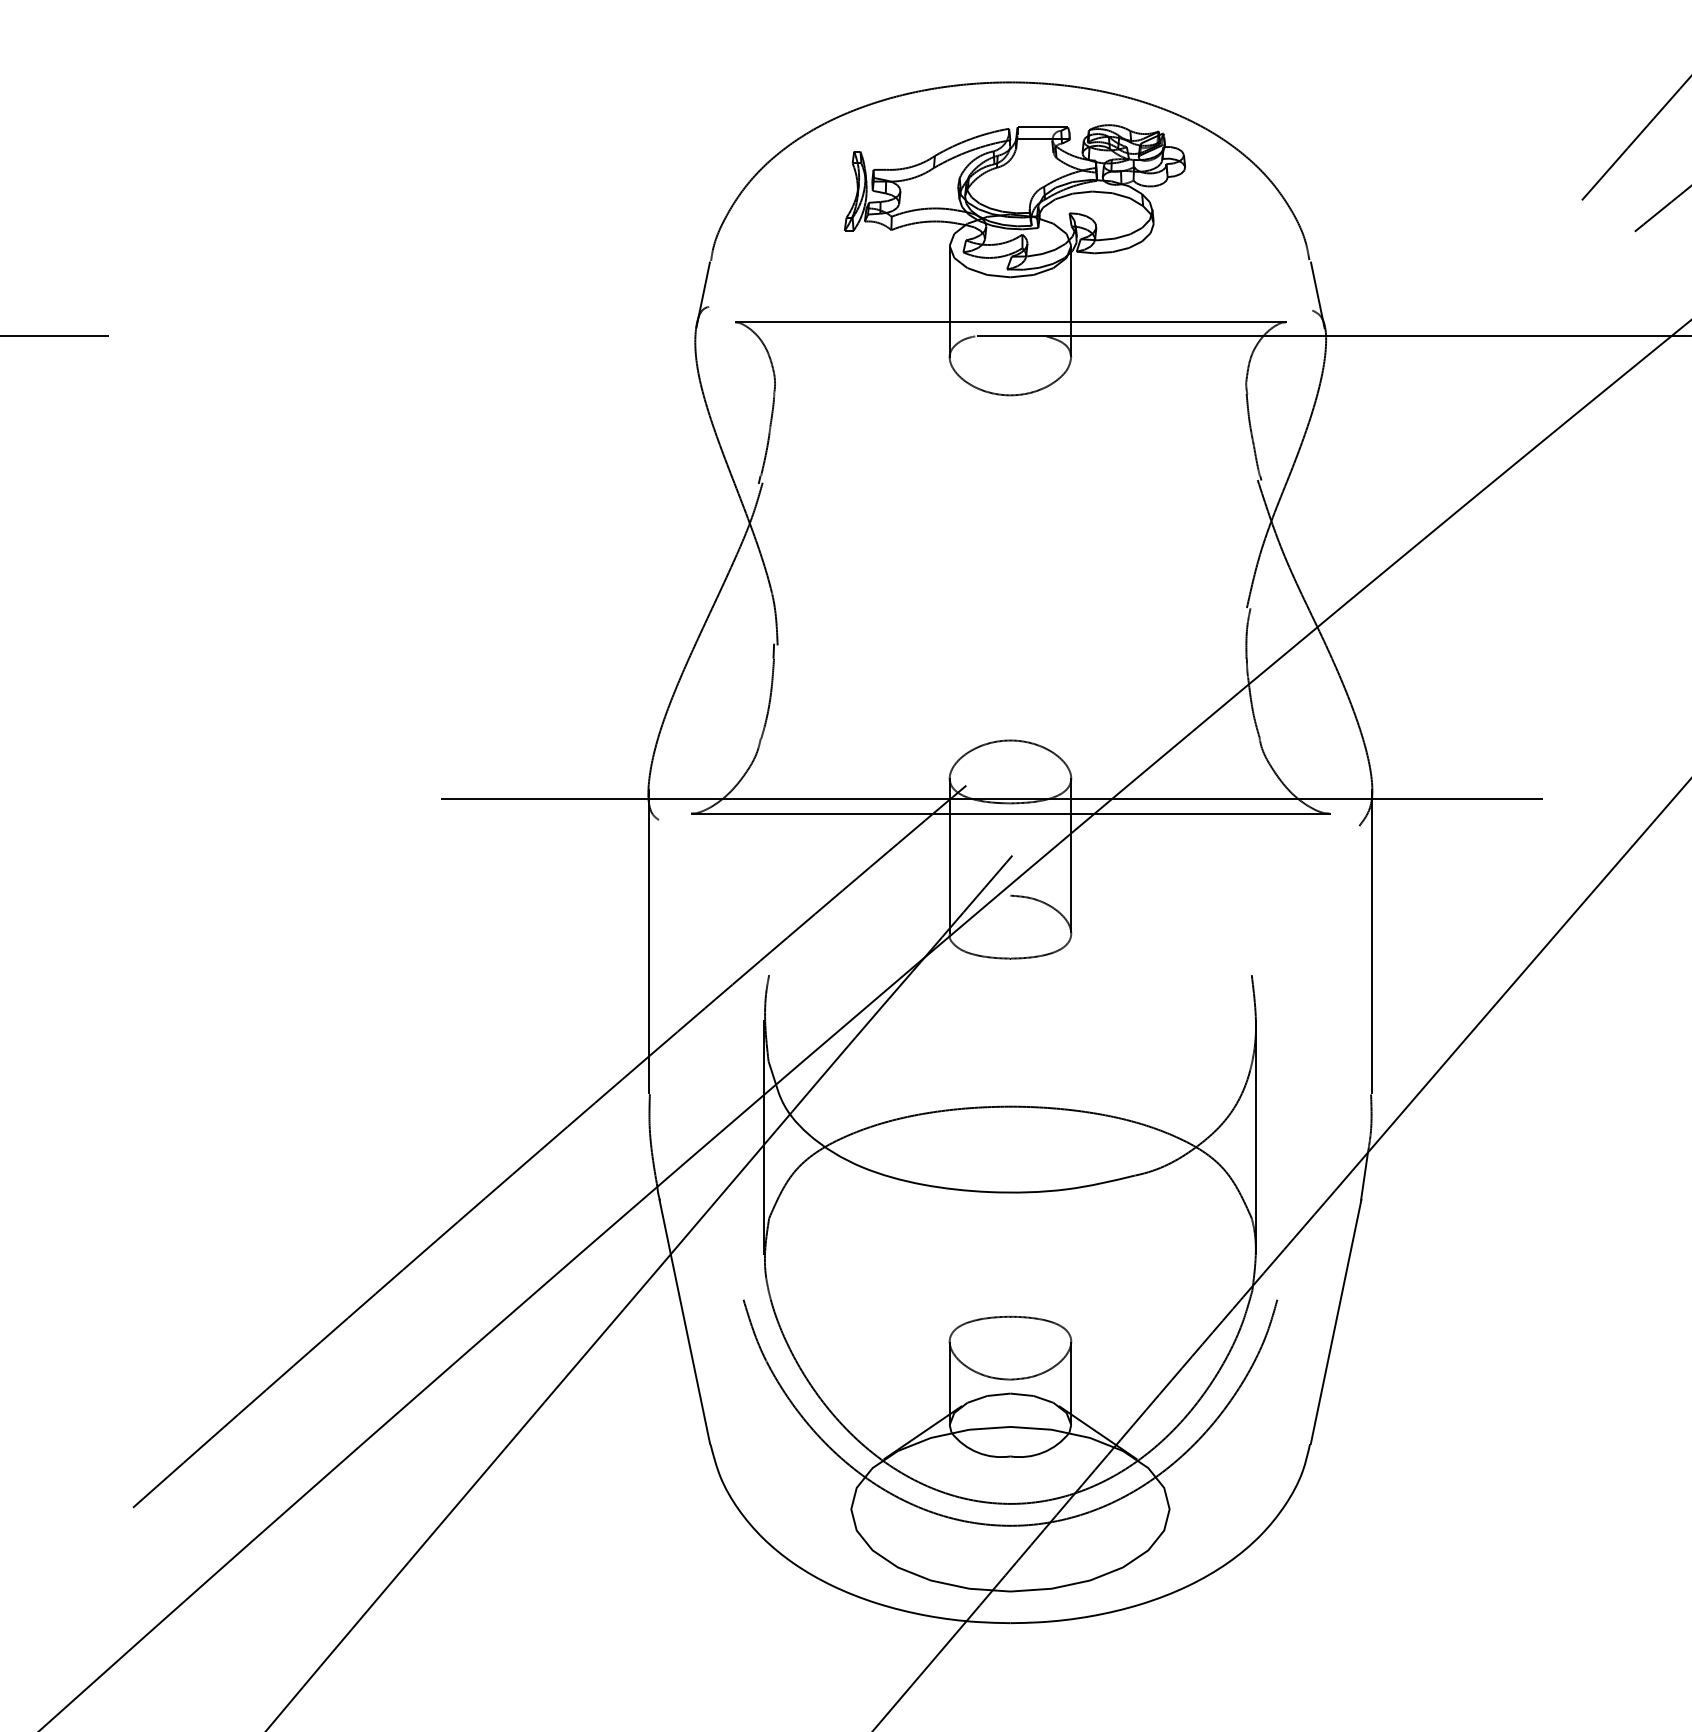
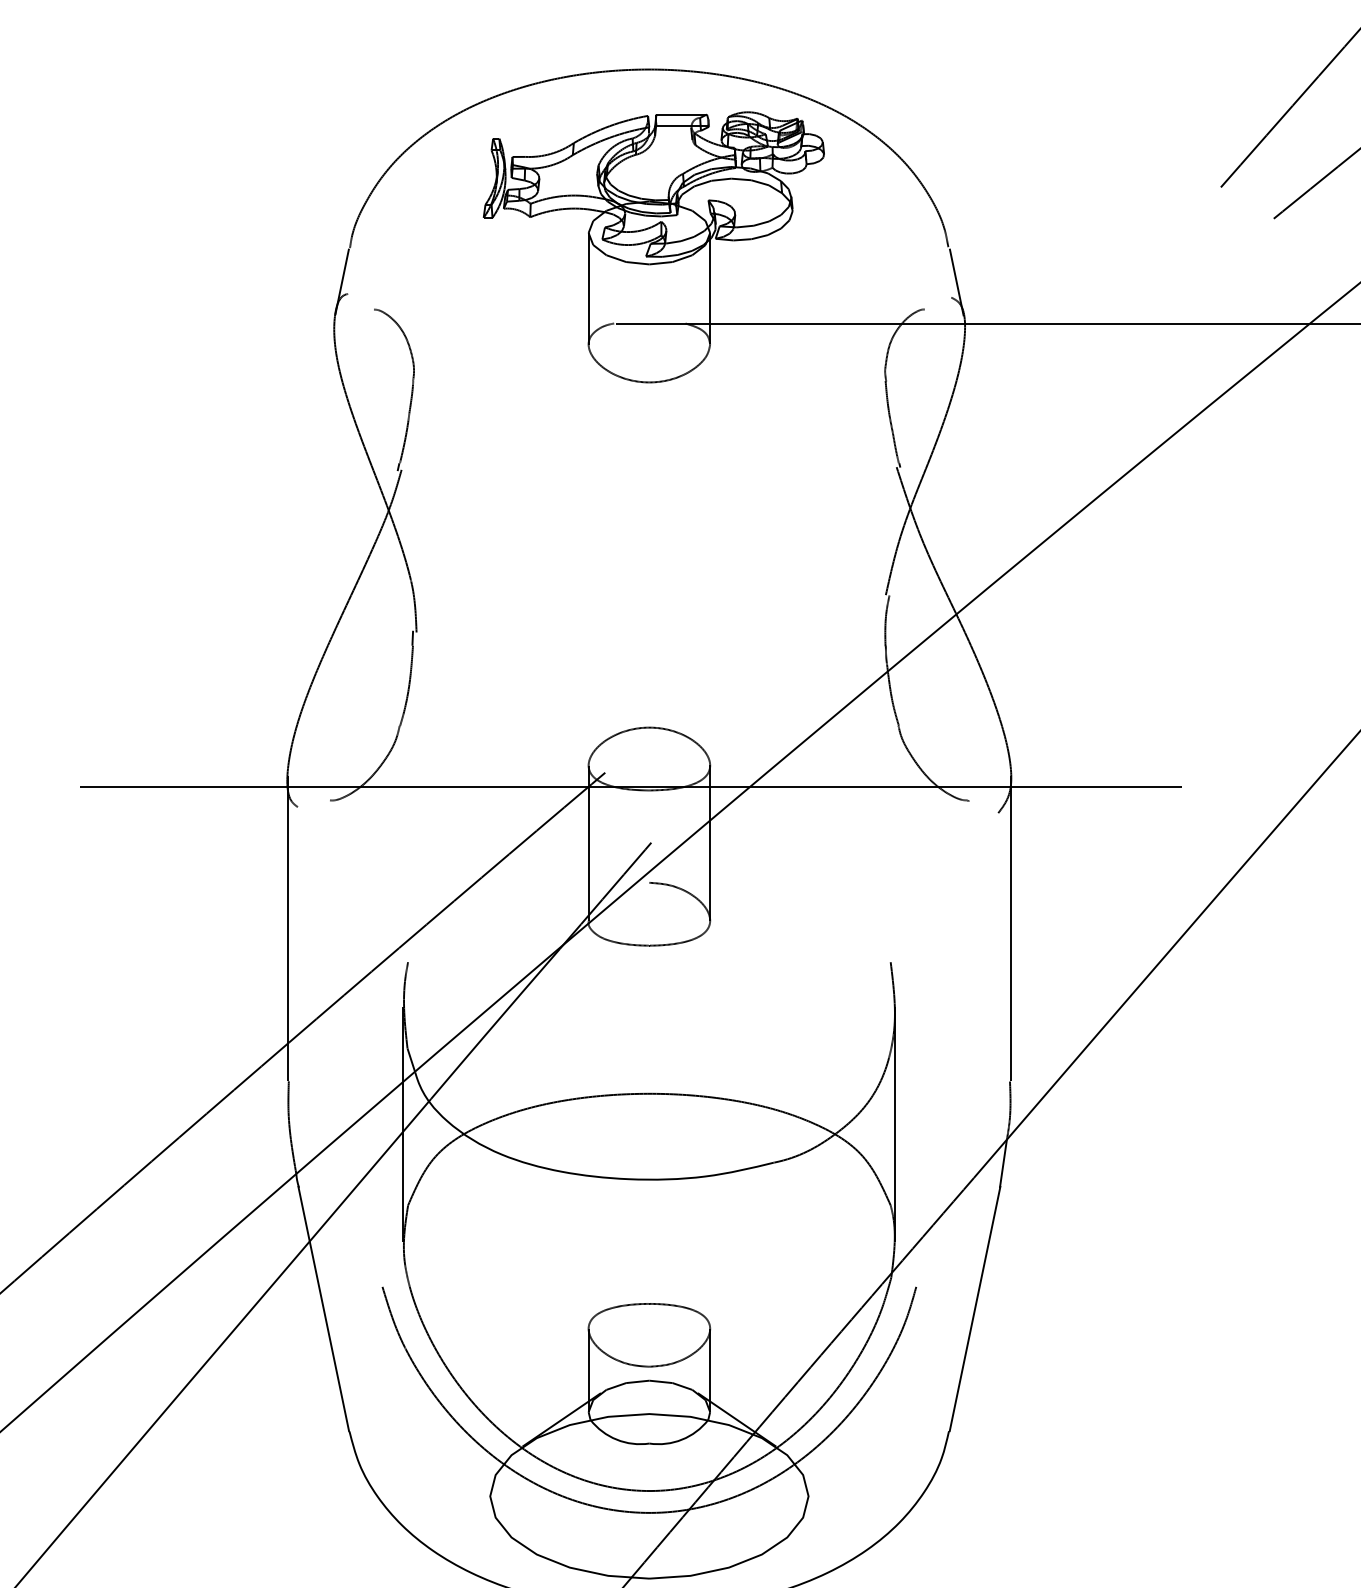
line: (1010, 321) -> (649, 308), removed
line: (1010, 813) -> (649, 800), removed

